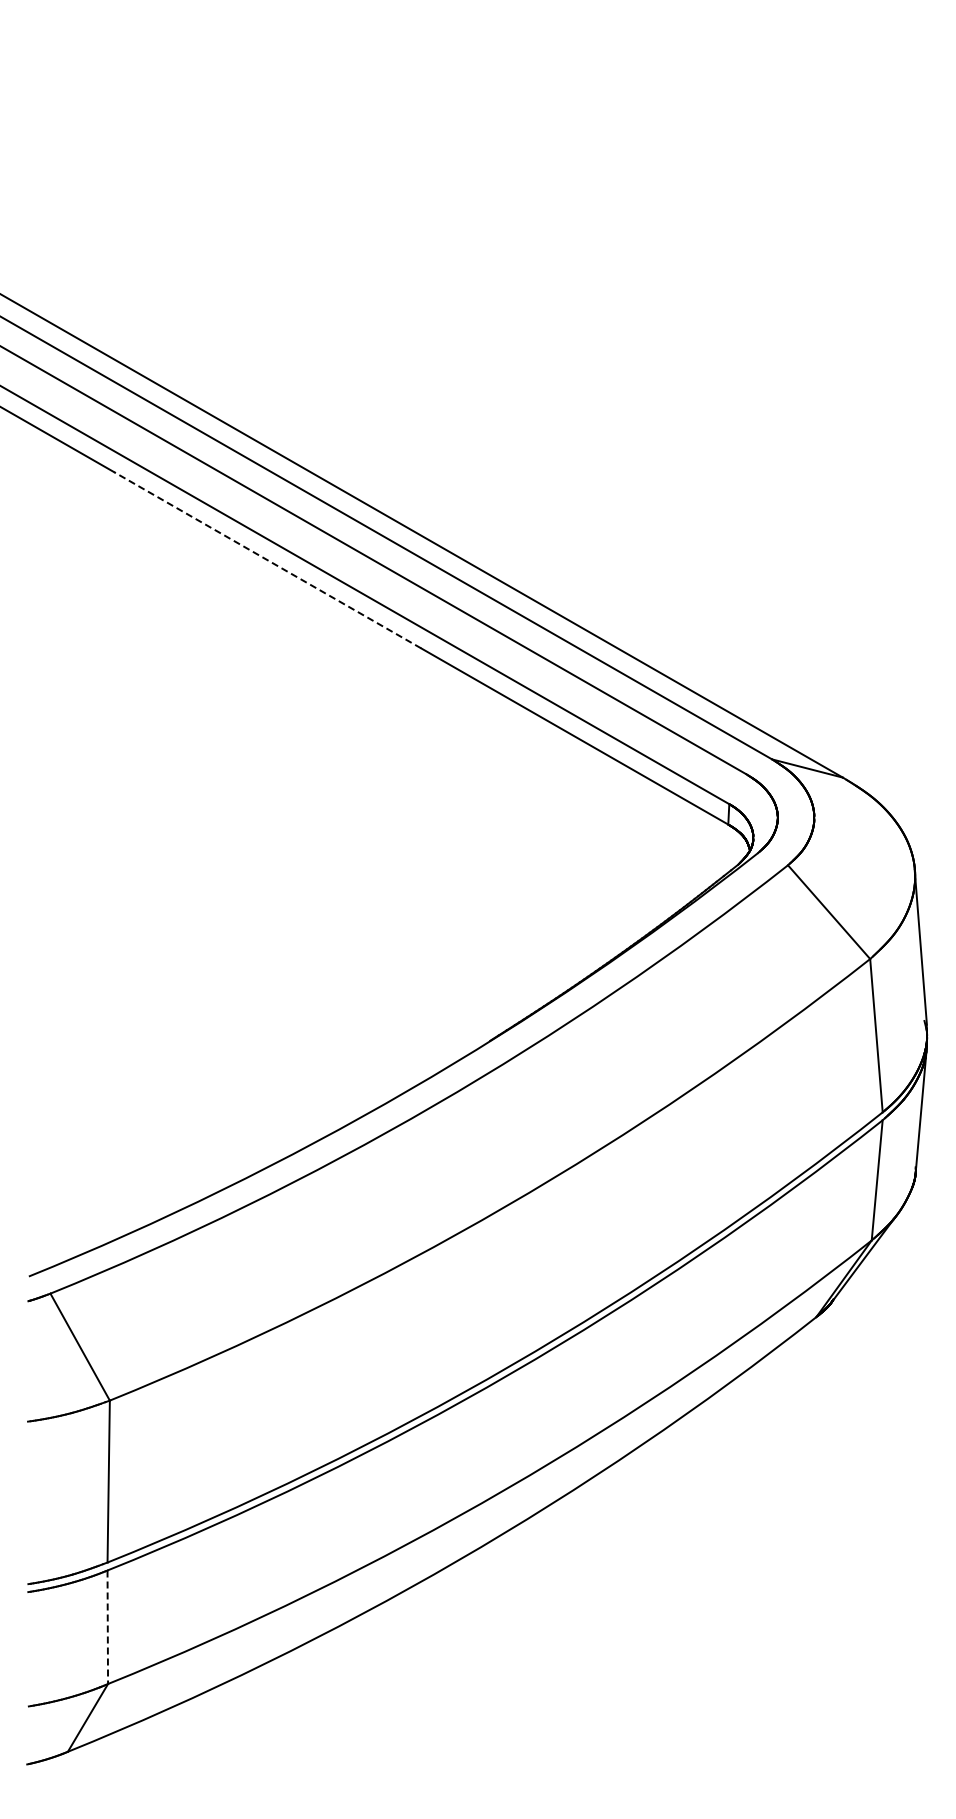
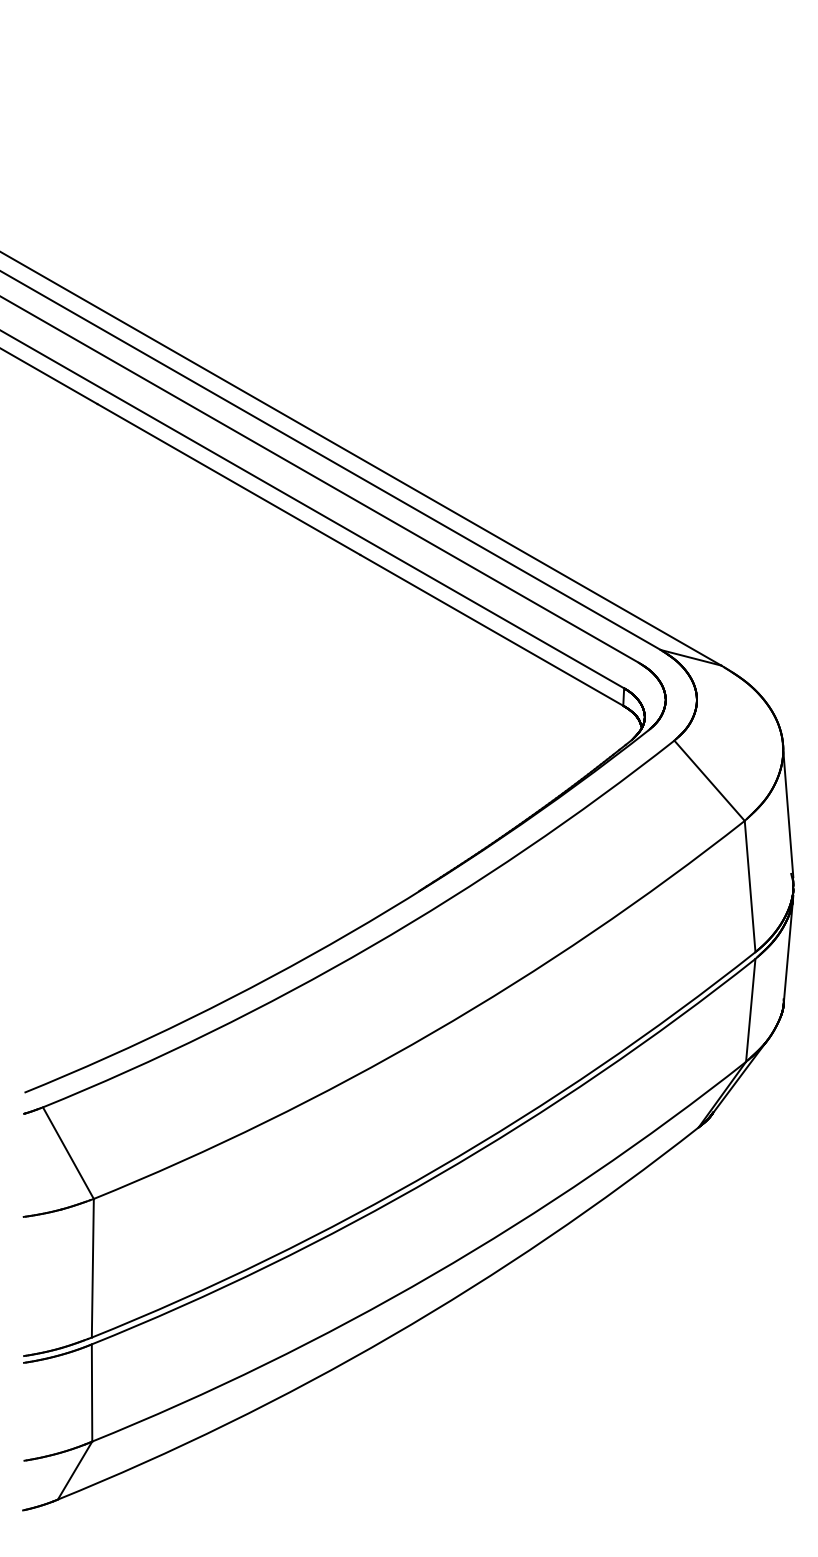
line: (267, 560) -> (228, 479), dashed -> solid
line: (107, 1627) -> (91, 1393), dashed -> solid

